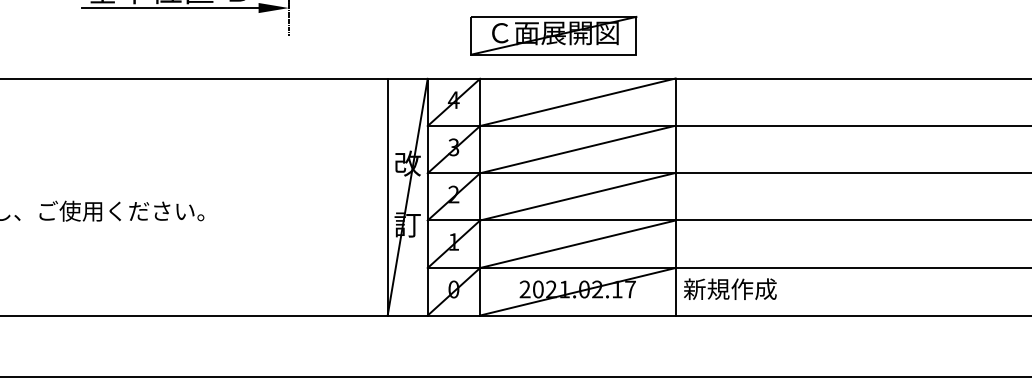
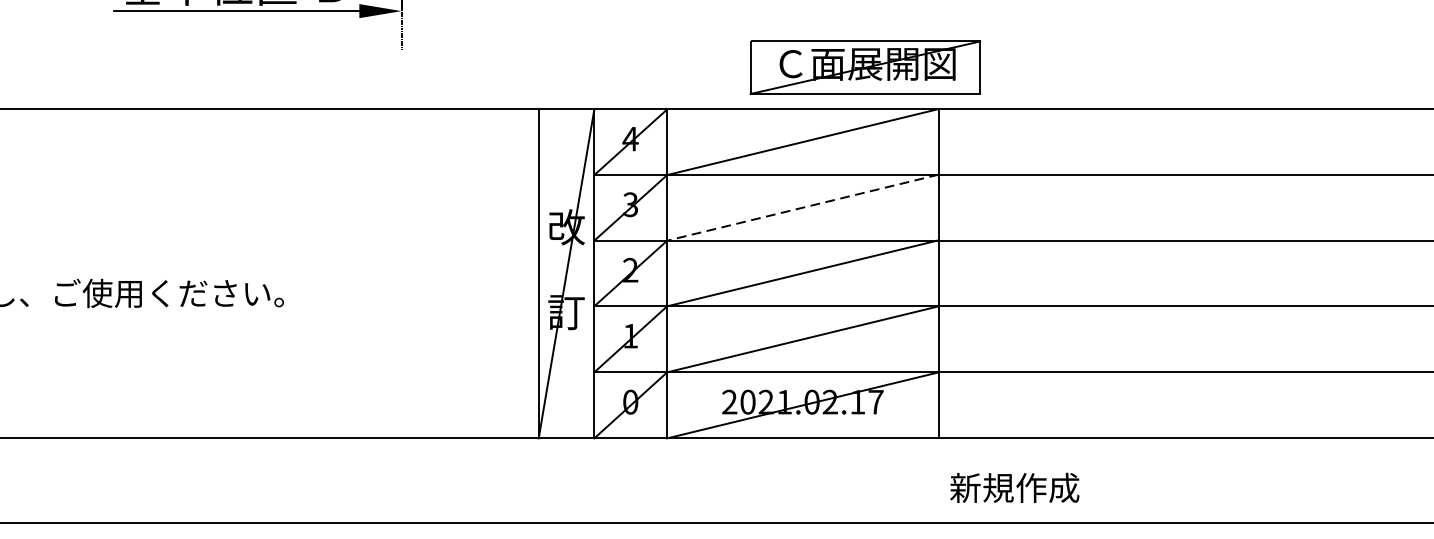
part: (553, 35) -> (864, 67), moved
line: (577, 149) -> (802, 207), solid -> dashed
text: (730, 288) -> (1015, 486), moved

